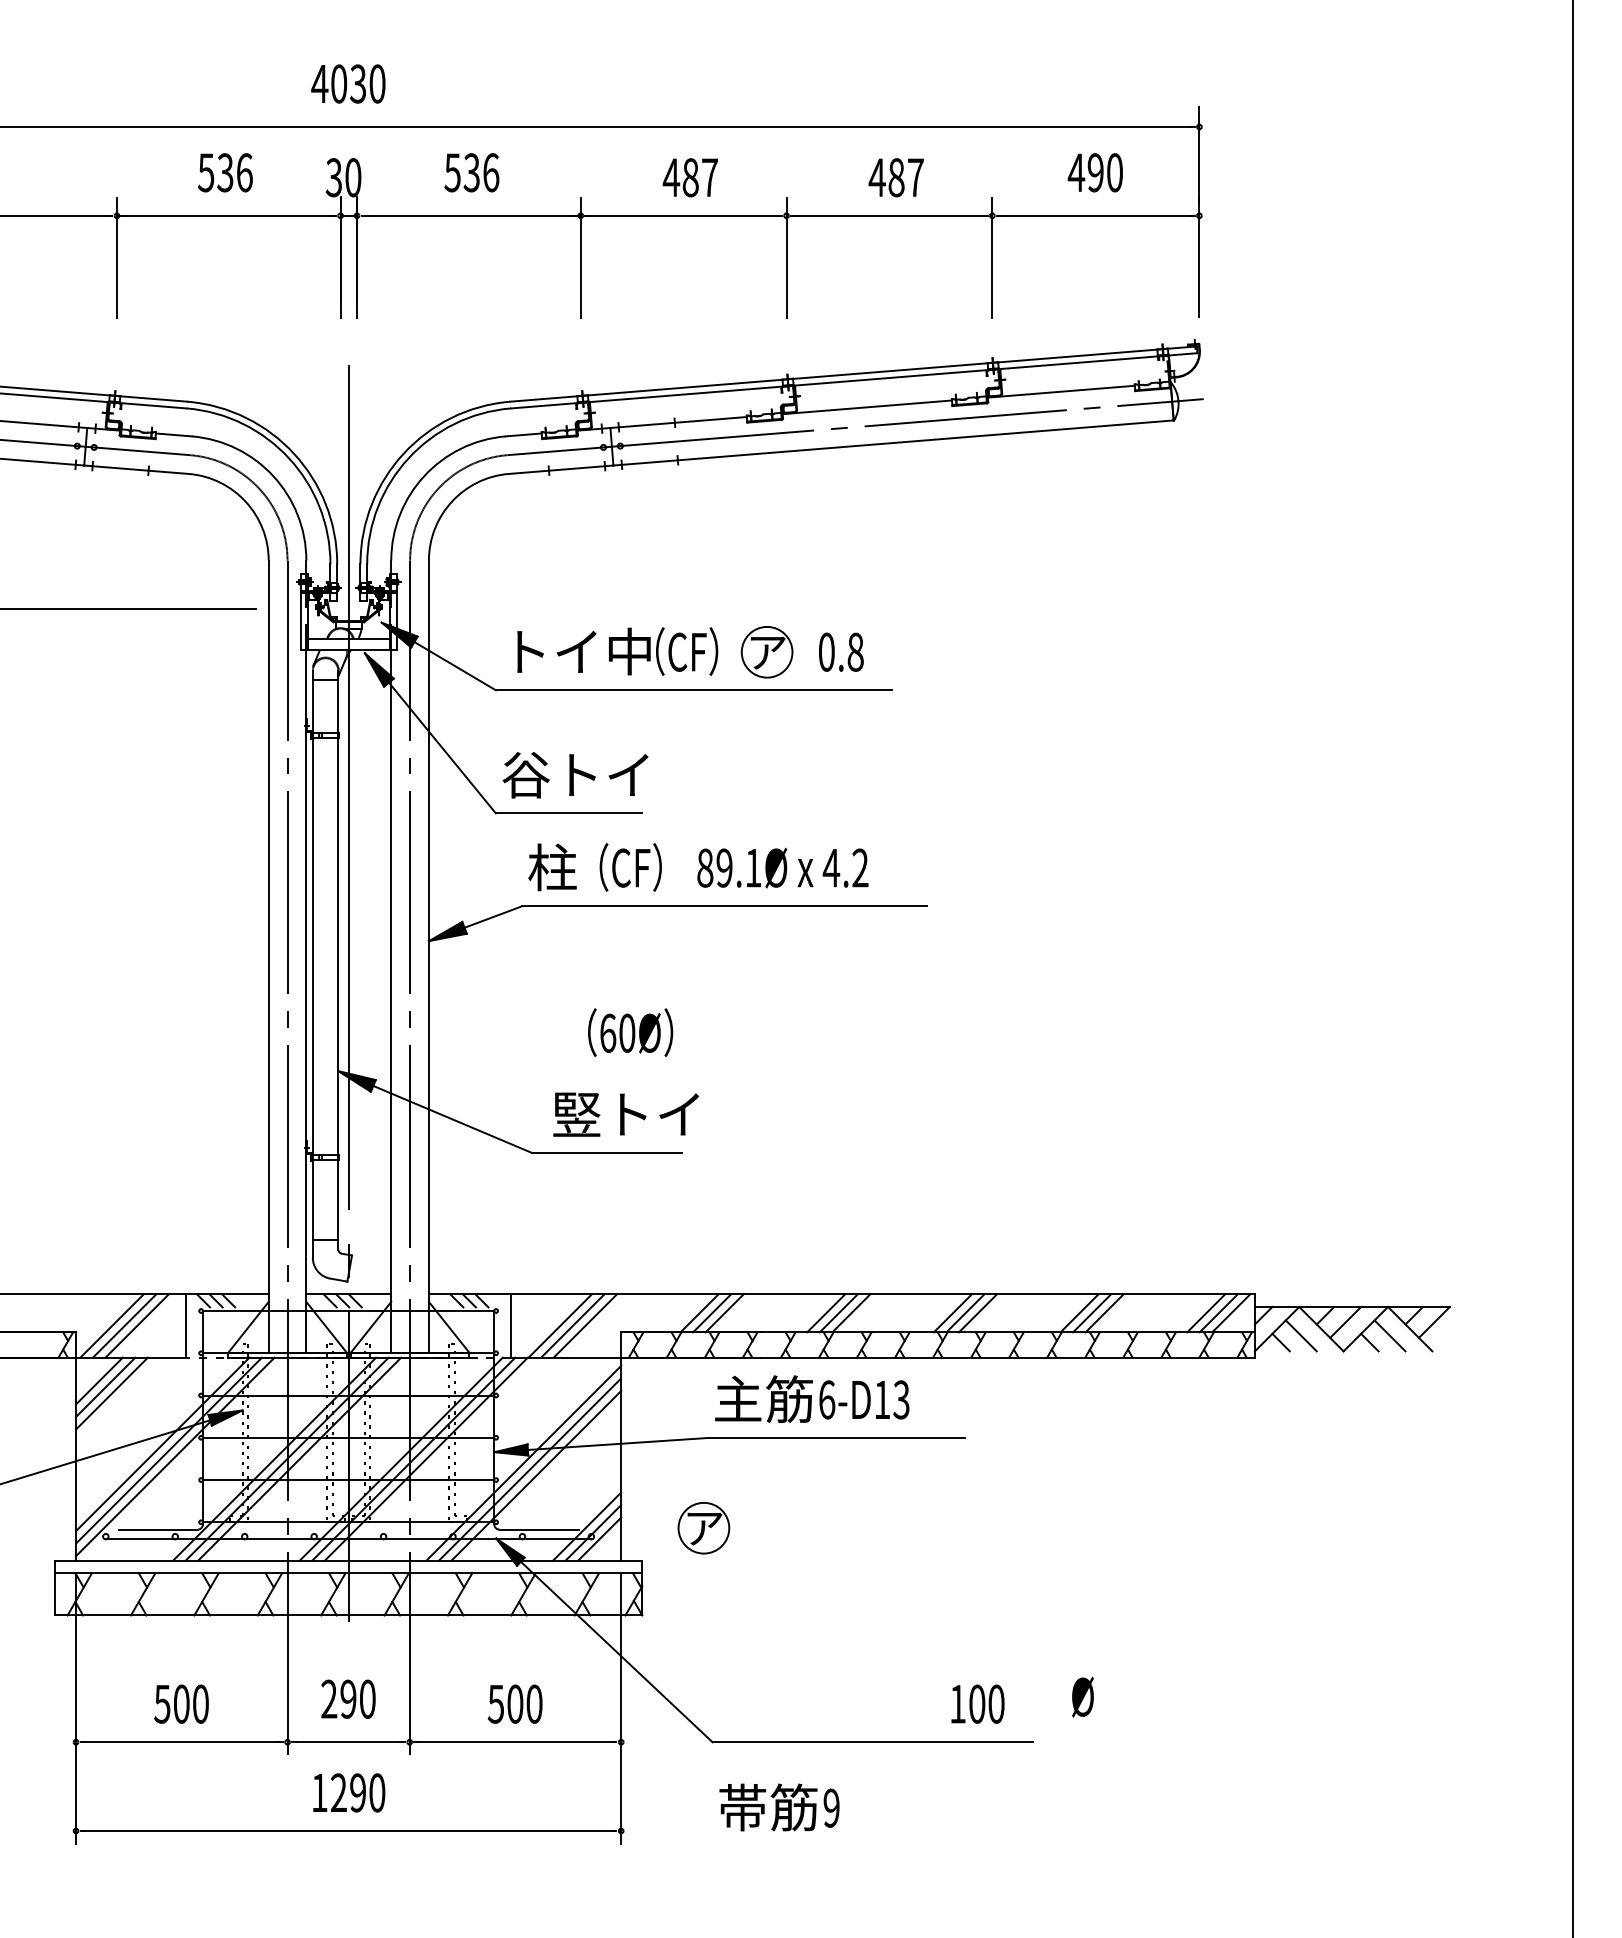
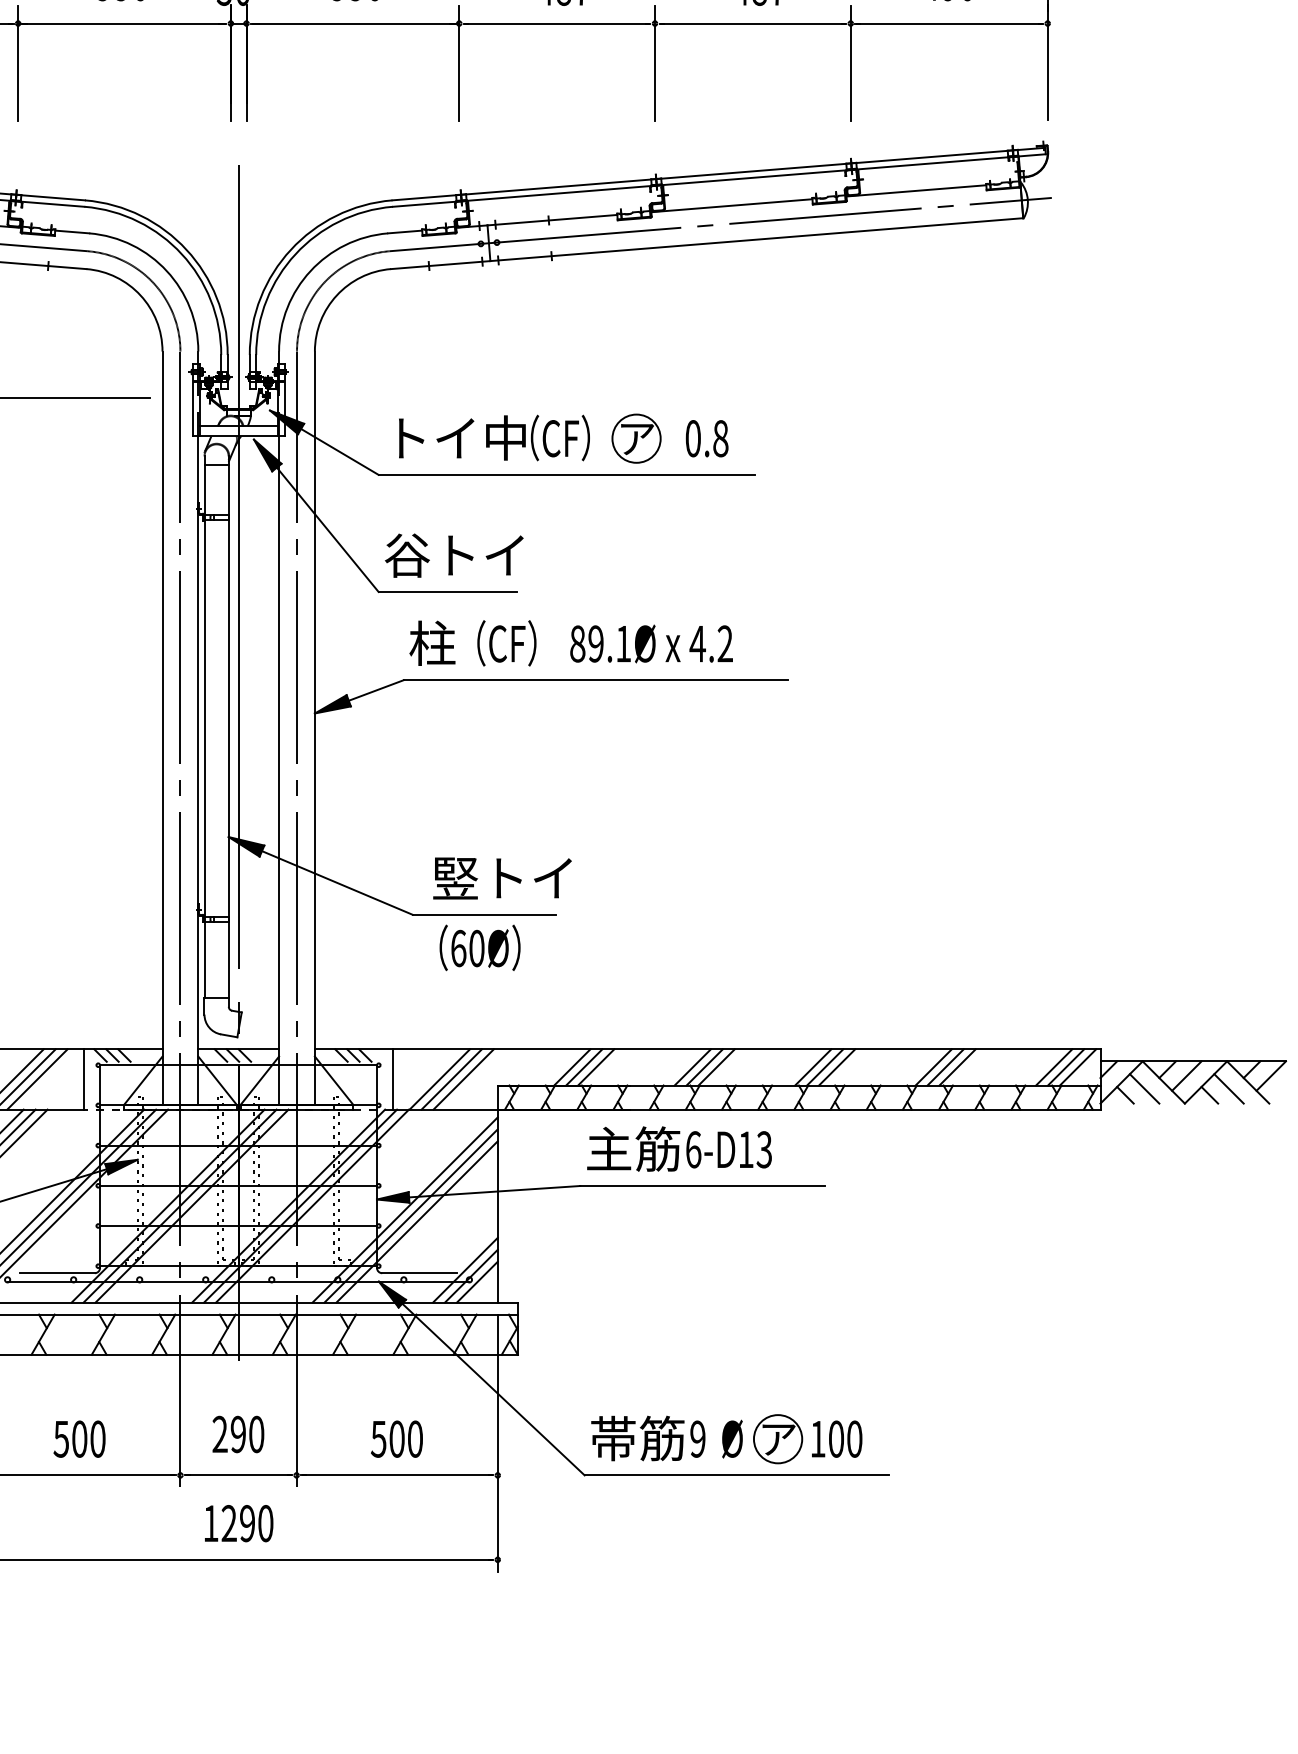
text: (630, 1032) -> (479, 947), moved
part: (703, 1528) -> (777, 1439), moved
text: (1082, 1696) -> (732, 1438), moved
text: (779, 1807) -> (648, 1438), moved

